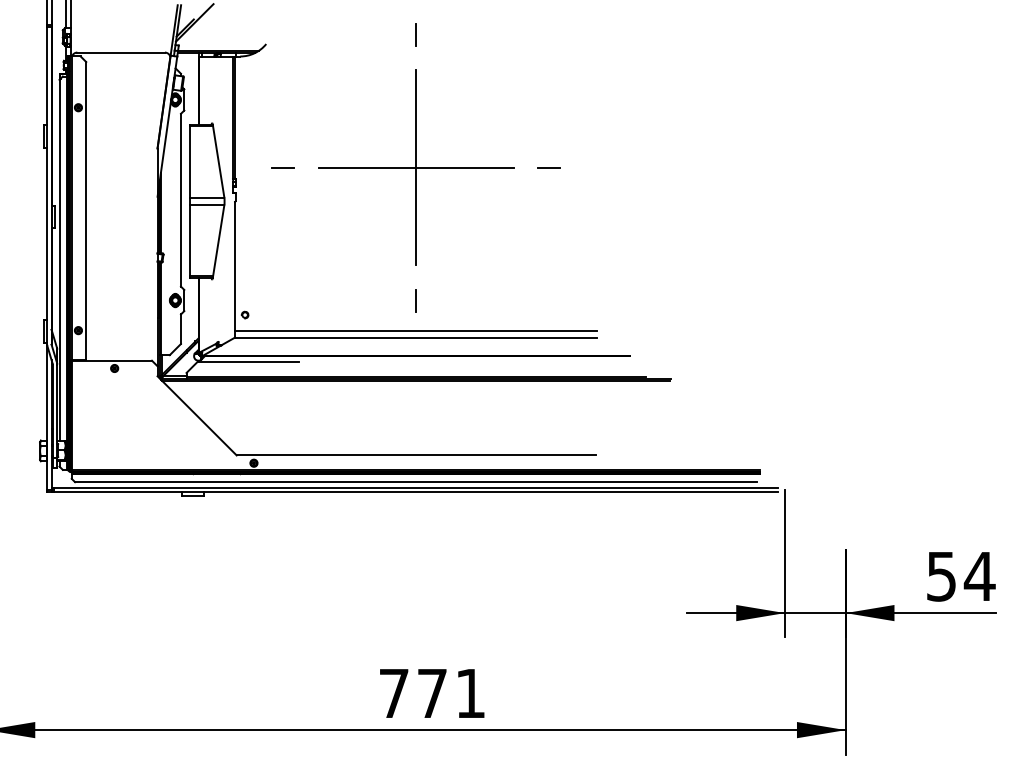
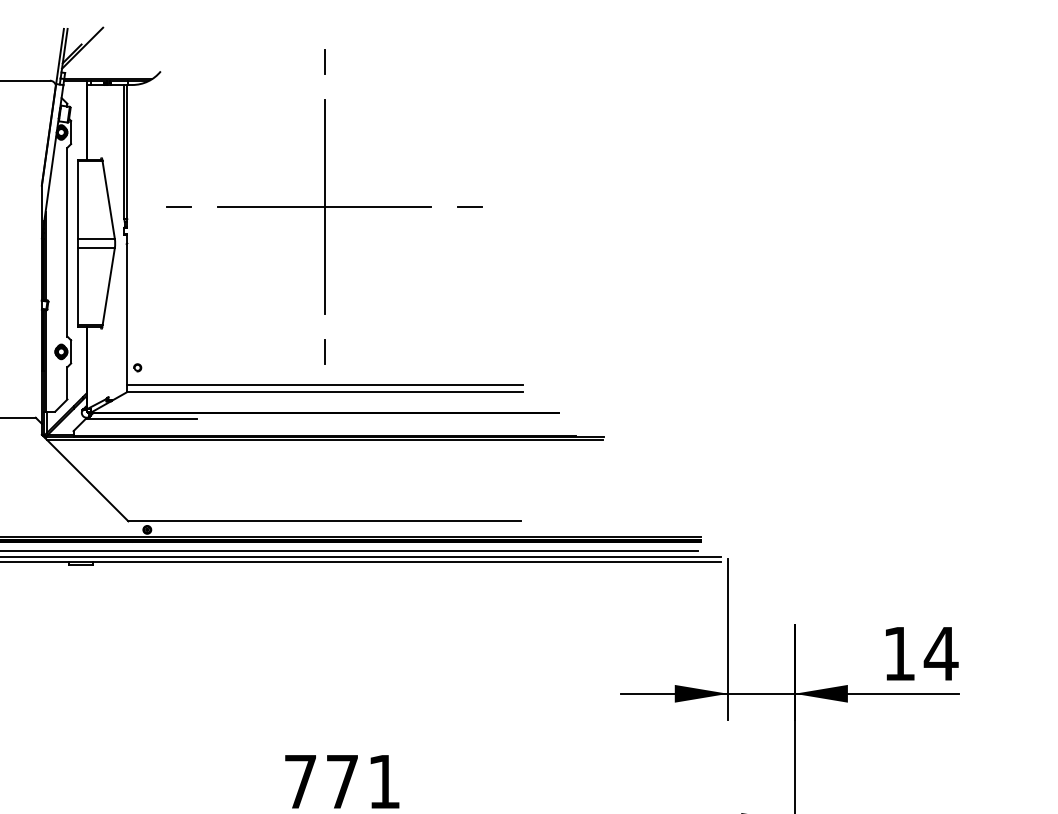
text: (941, 576) -> (899, 653), 54 -> 14

